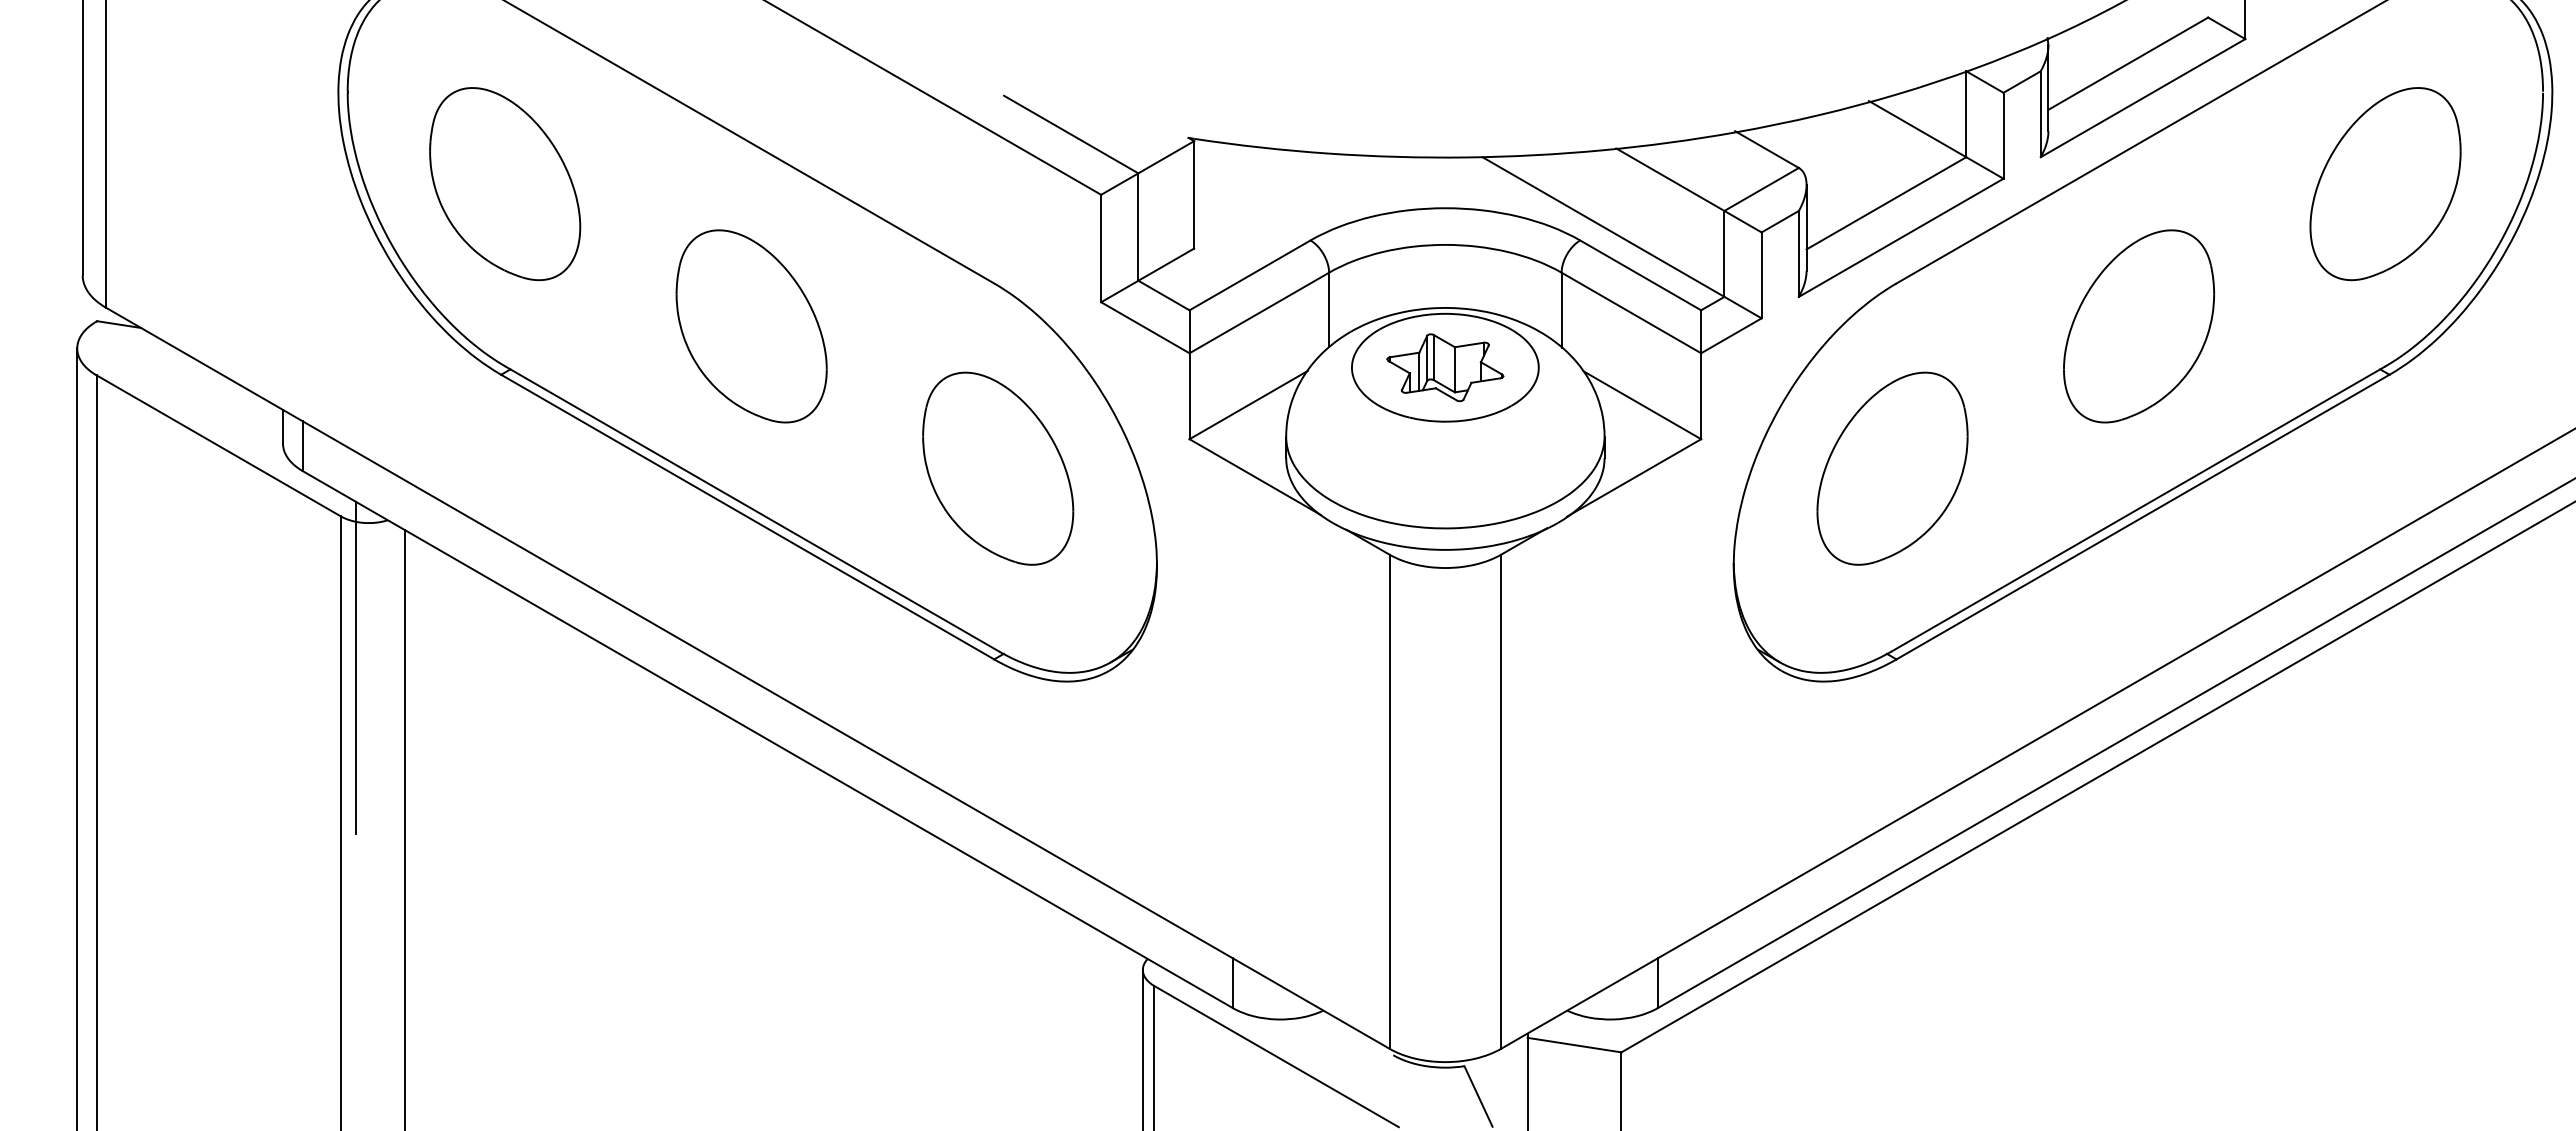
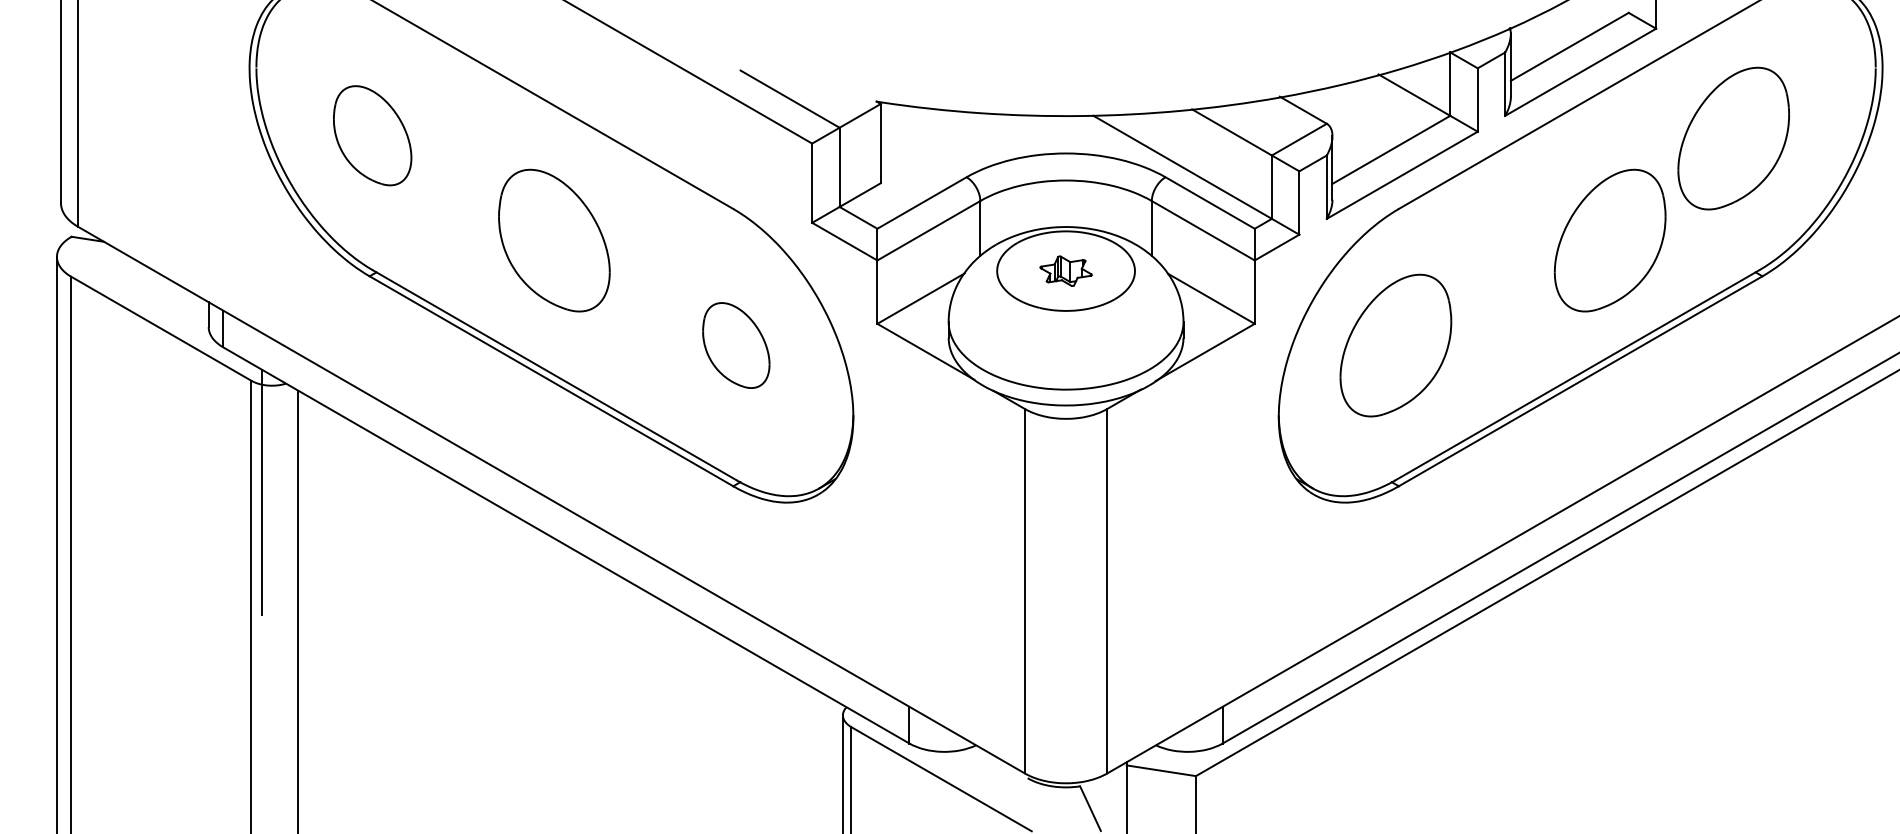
part: (505, 184) -> (372, 135), size x0.7
part: (2385, 184) -> (1733, 138), moved
part: (2138, 326) -> (1609, 240), moved
part: (1445, 367) -> (1066, 270), size x0.6
part: (998, 468) -> (736, 345), size x0.6

